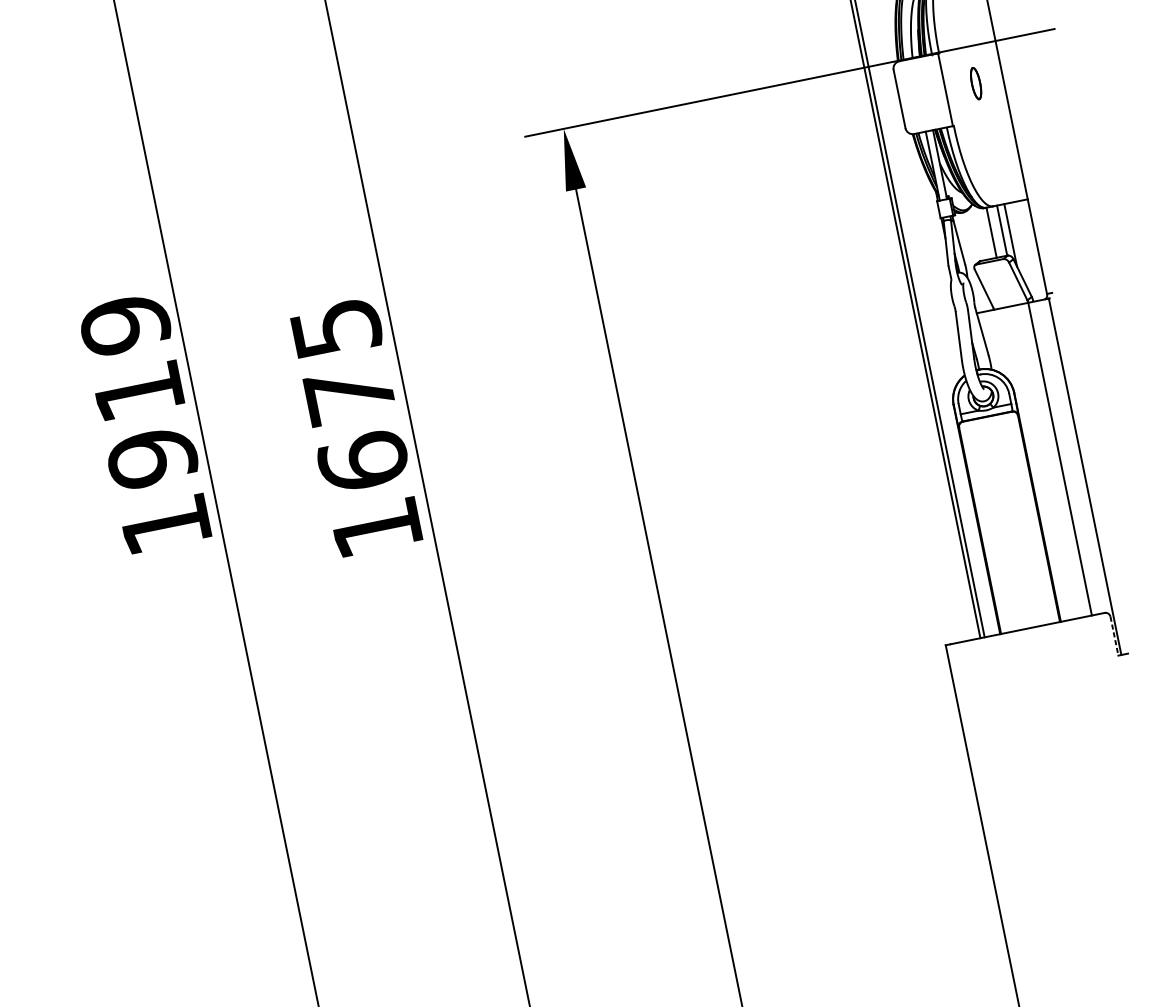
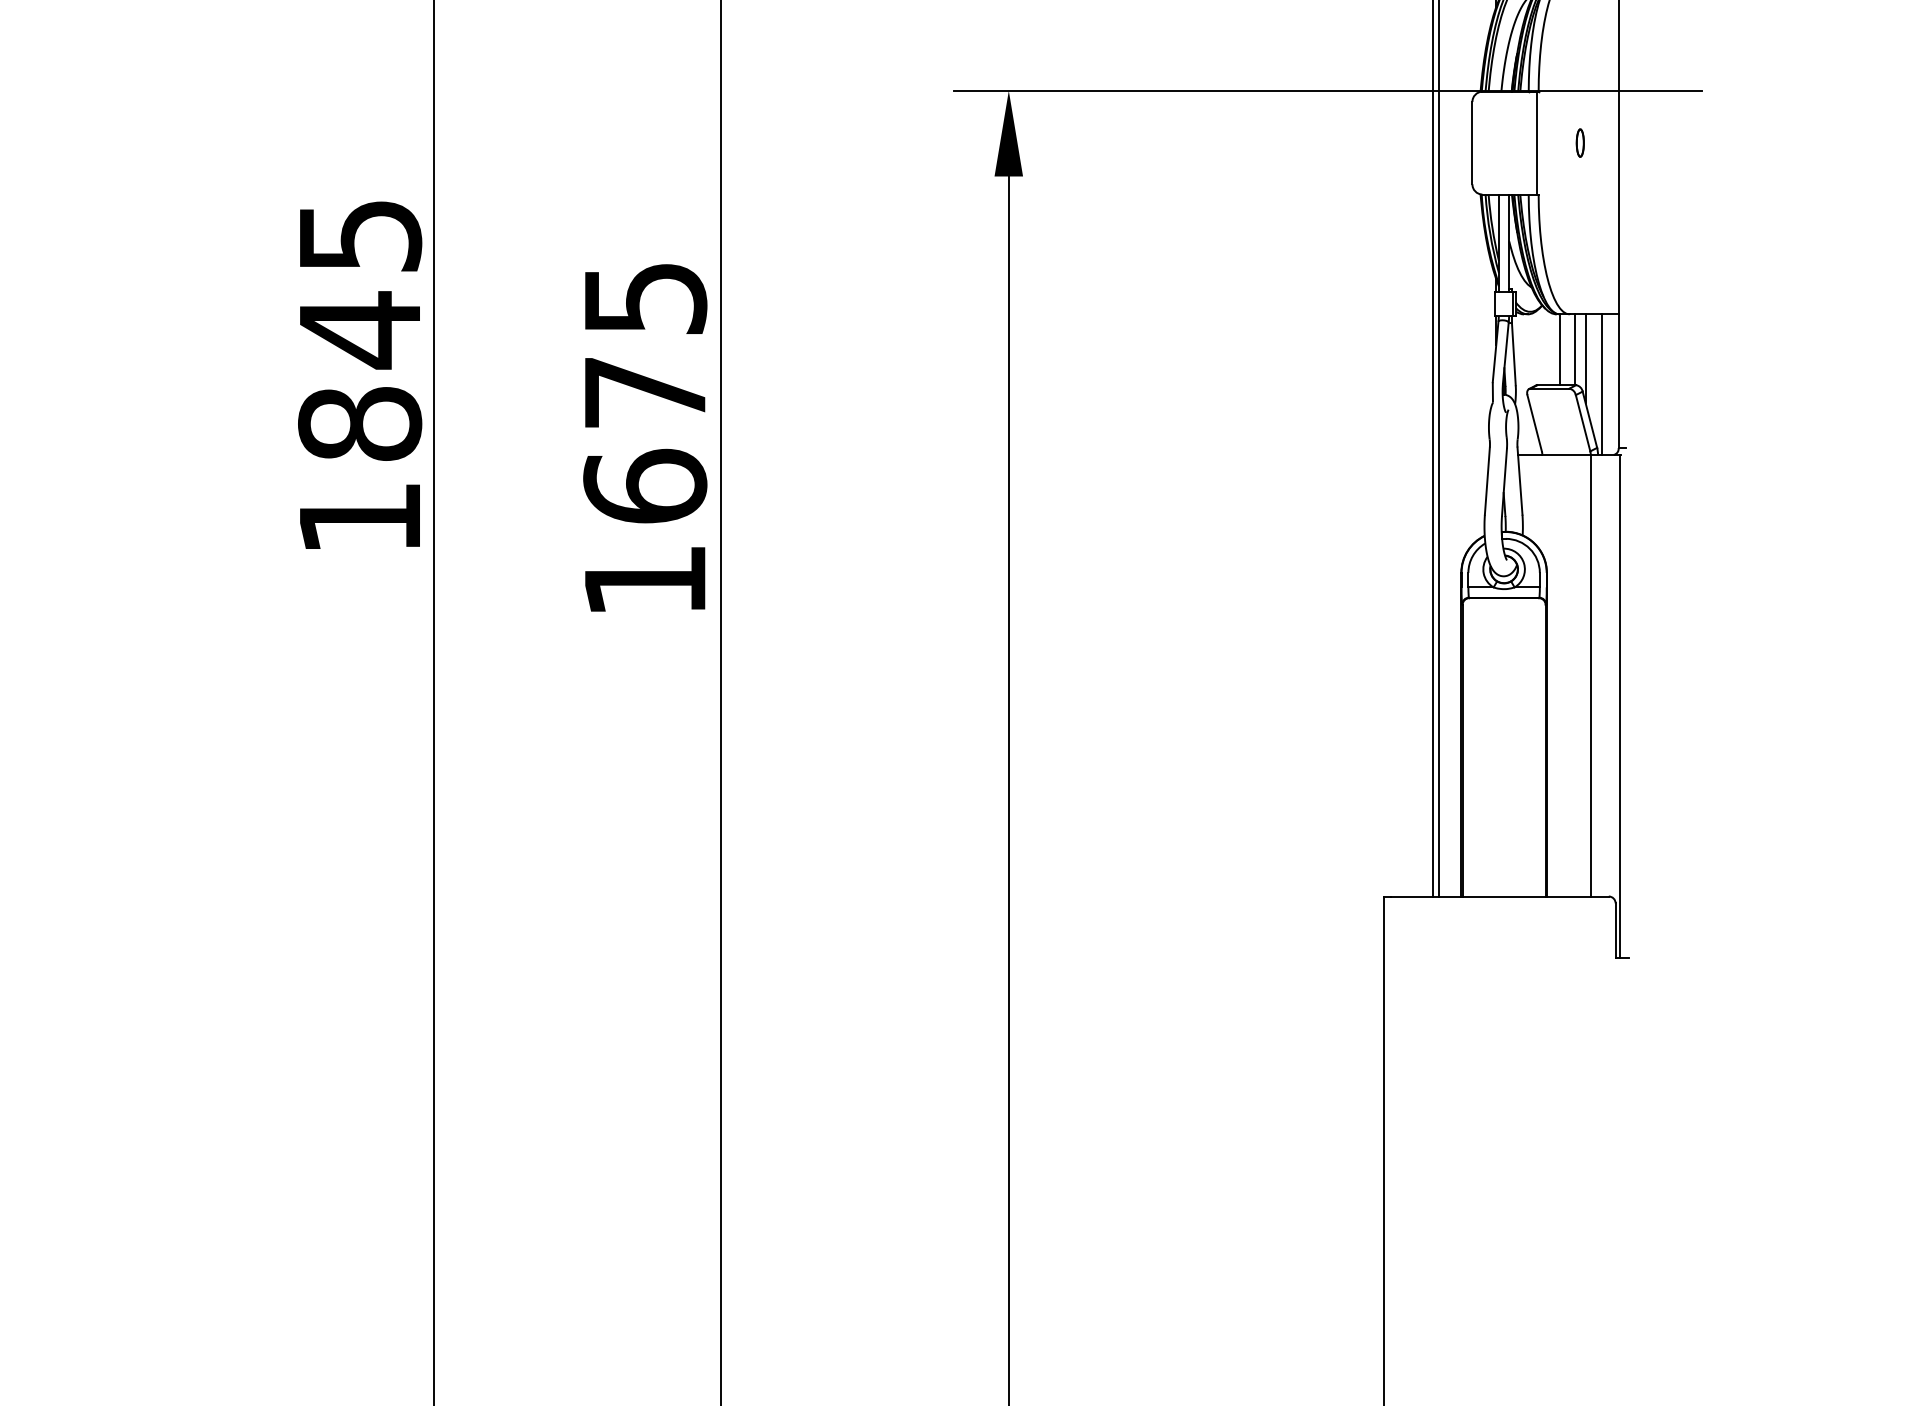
part: (975, 83) -> (1579, 142), size x0.62
line: (1025, 251) -> (1601, 384), added
text: (139, 391) -> (360, 330), 1919 -> 1845
line: (1114, 636) -> (1615, 931), dashed -> solid

